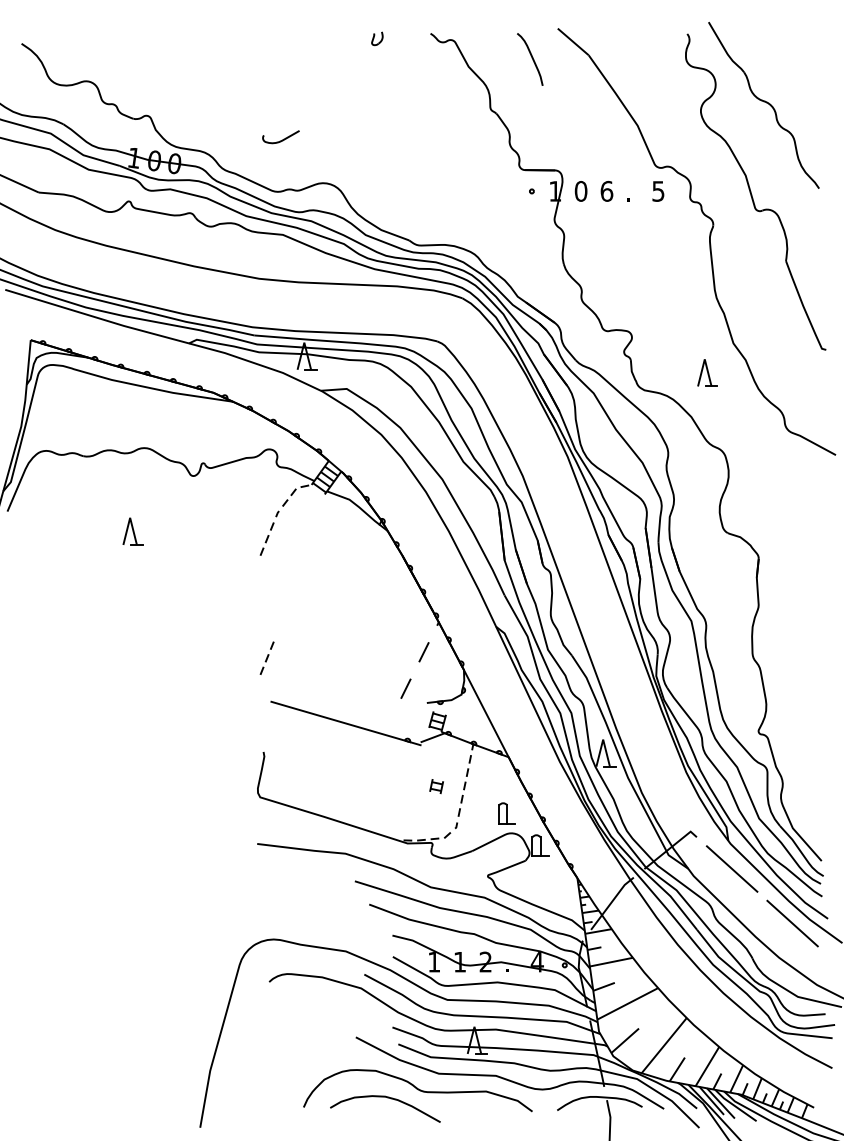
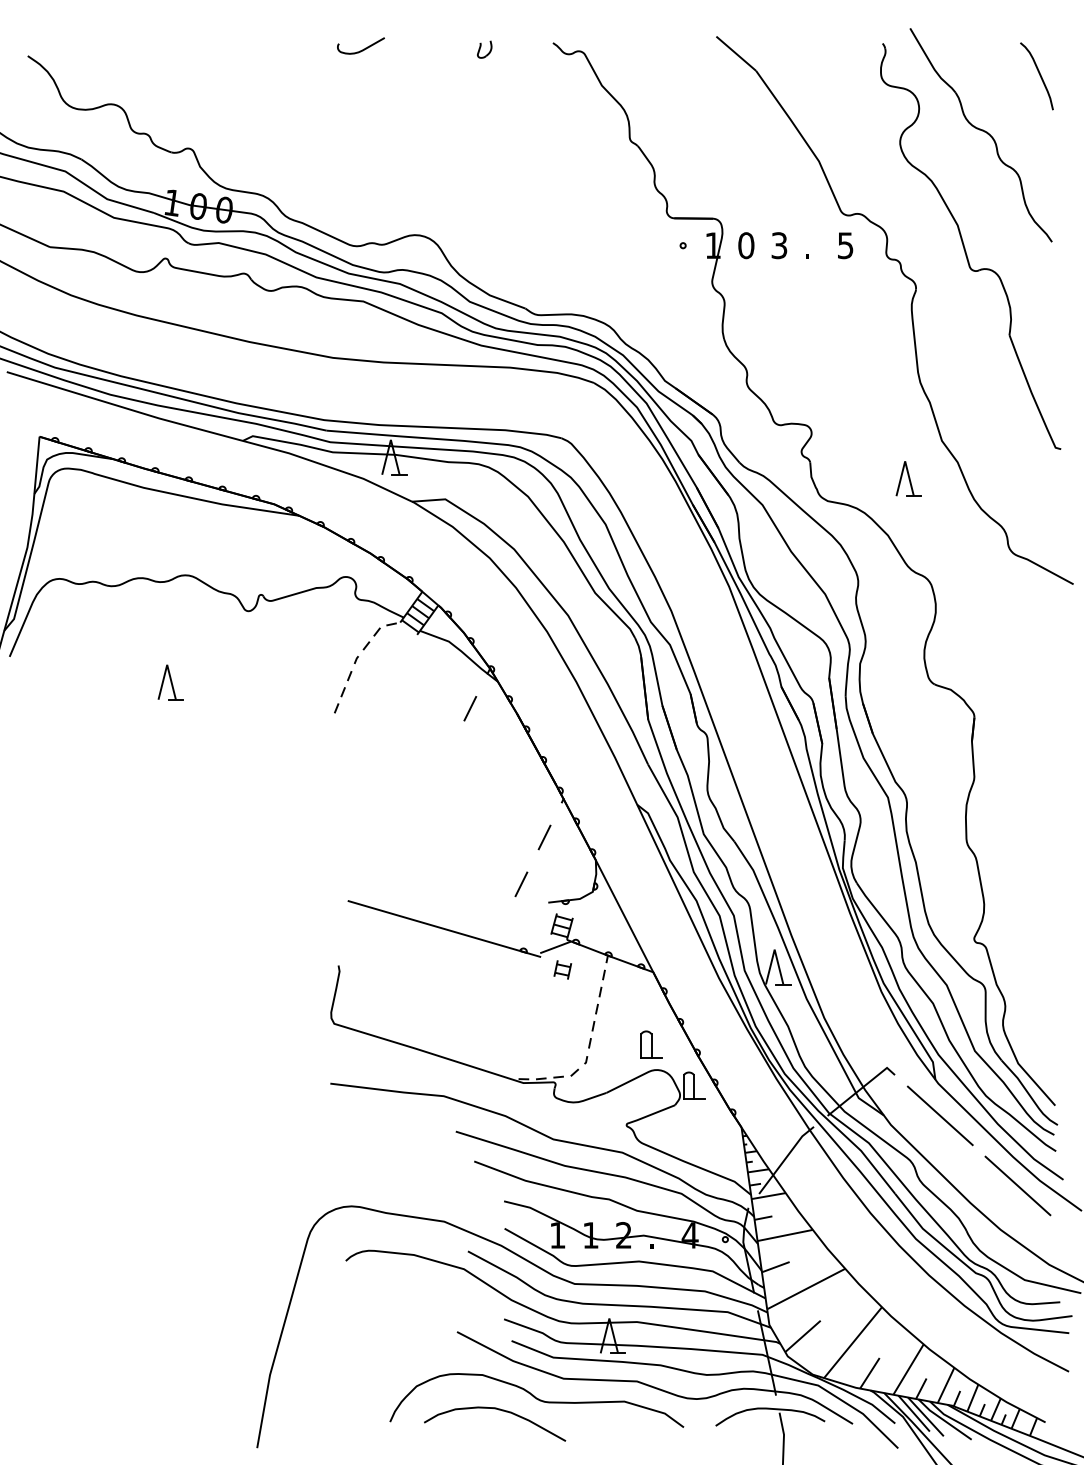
curve: (532, 58) -> (1039, 75), moved
curve: (282, 139) -> (362, 49), moved
text: (606, 191) -> (779, 245), 6 -> 3
line: (366, 551) -> (470, 708), added
part: (267, 658) -> (343, 845), removed
part: (436, 786) -> (562, 969), moved

